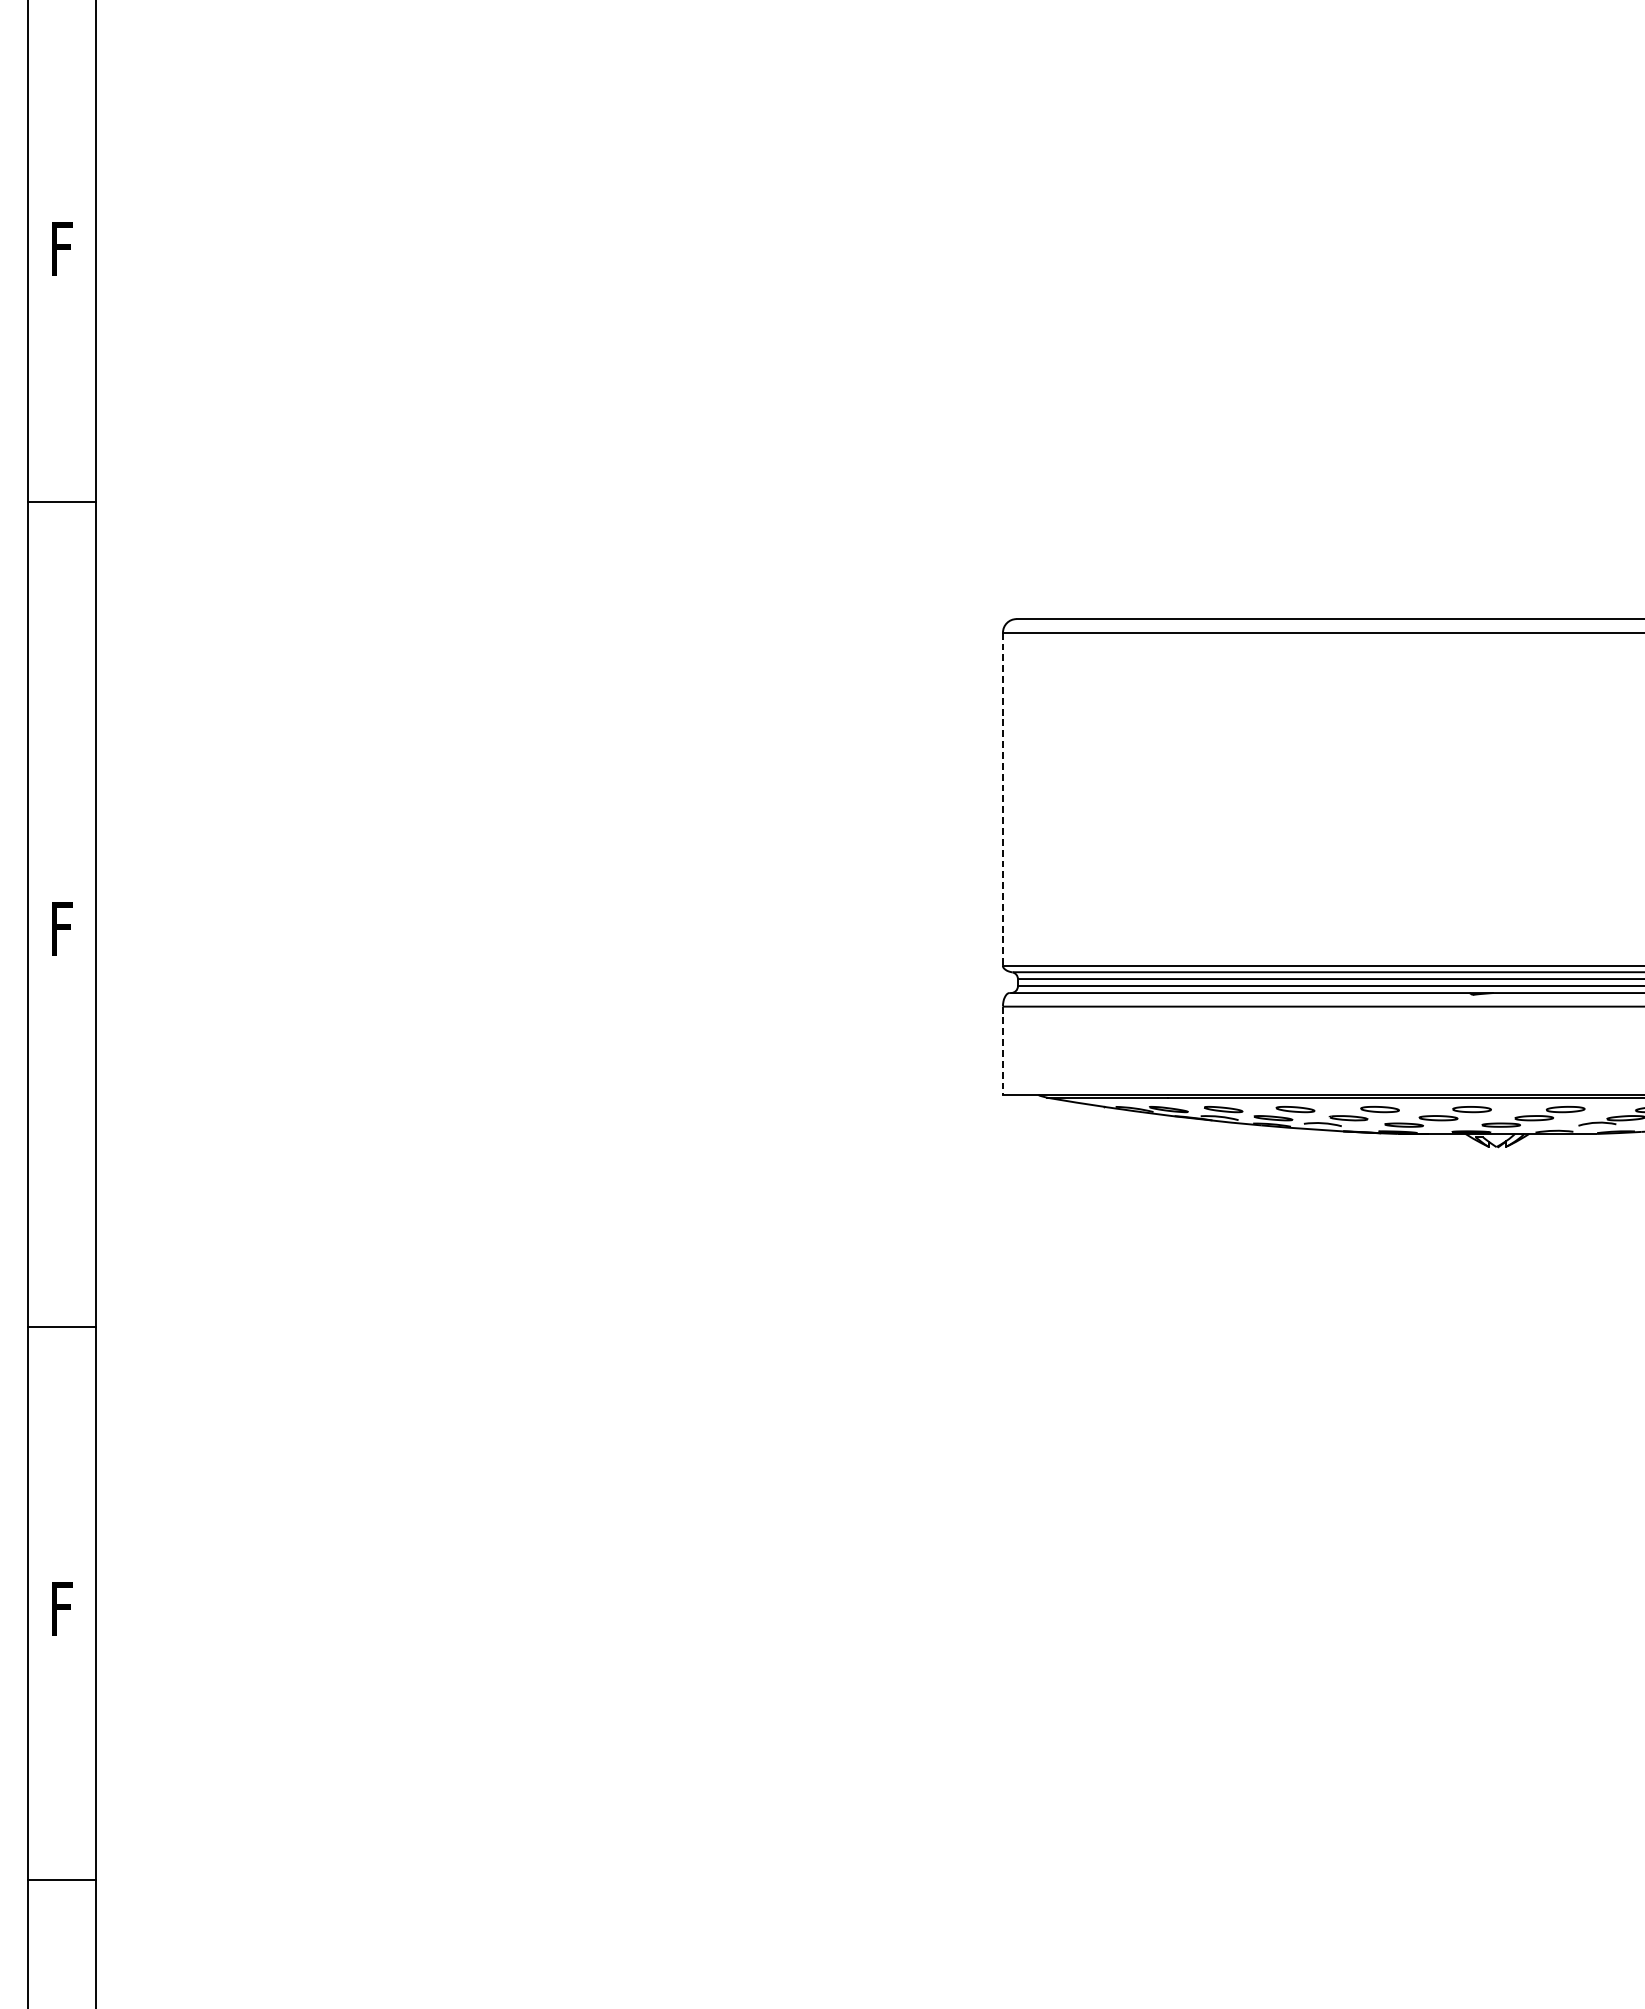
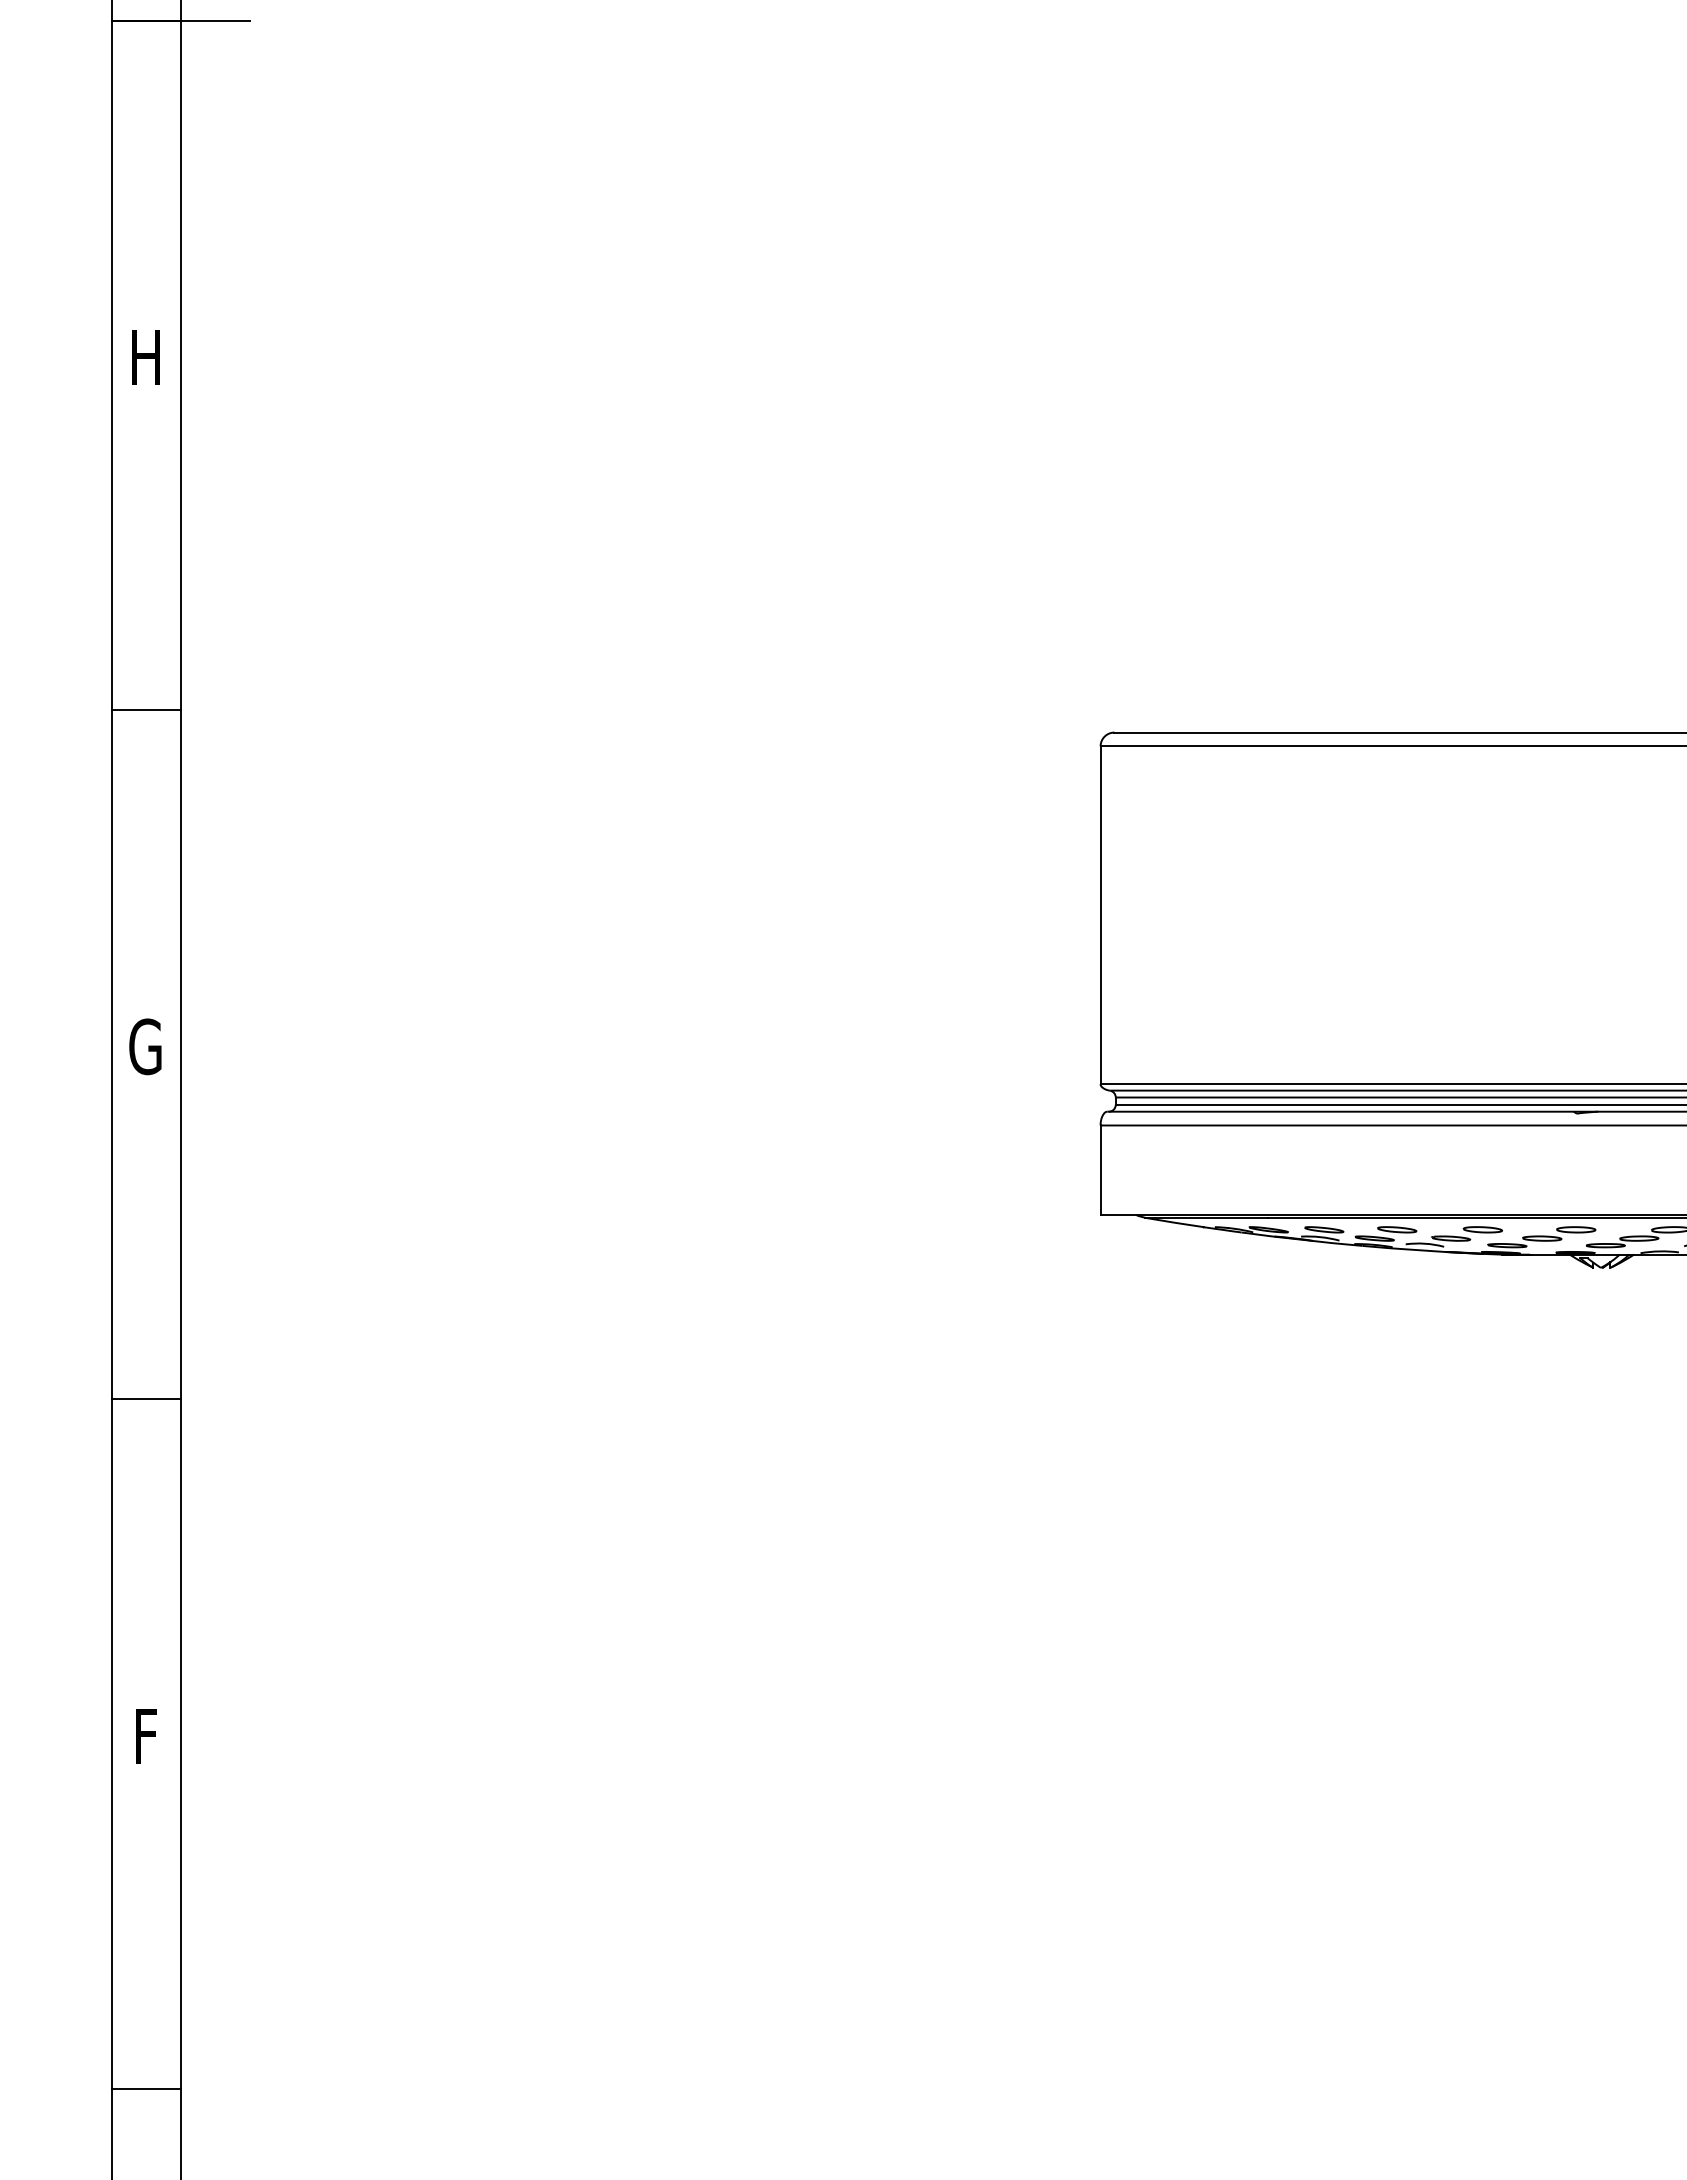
text: (60, 249) -> (145, 357), F -> H
line: (60, 502) -> (145, 710), moved
line: (1002, 799) -> (1100, 915), dashed -> solid
text: (60, 928) -> (145, 1046), F -> G
line: (1002, 1051) -> (1100, 1170), dashed -> solid
line: (60, 1327) -> (145, 1399), moved
line: (60, 1879) -> (145, 2088), moved

